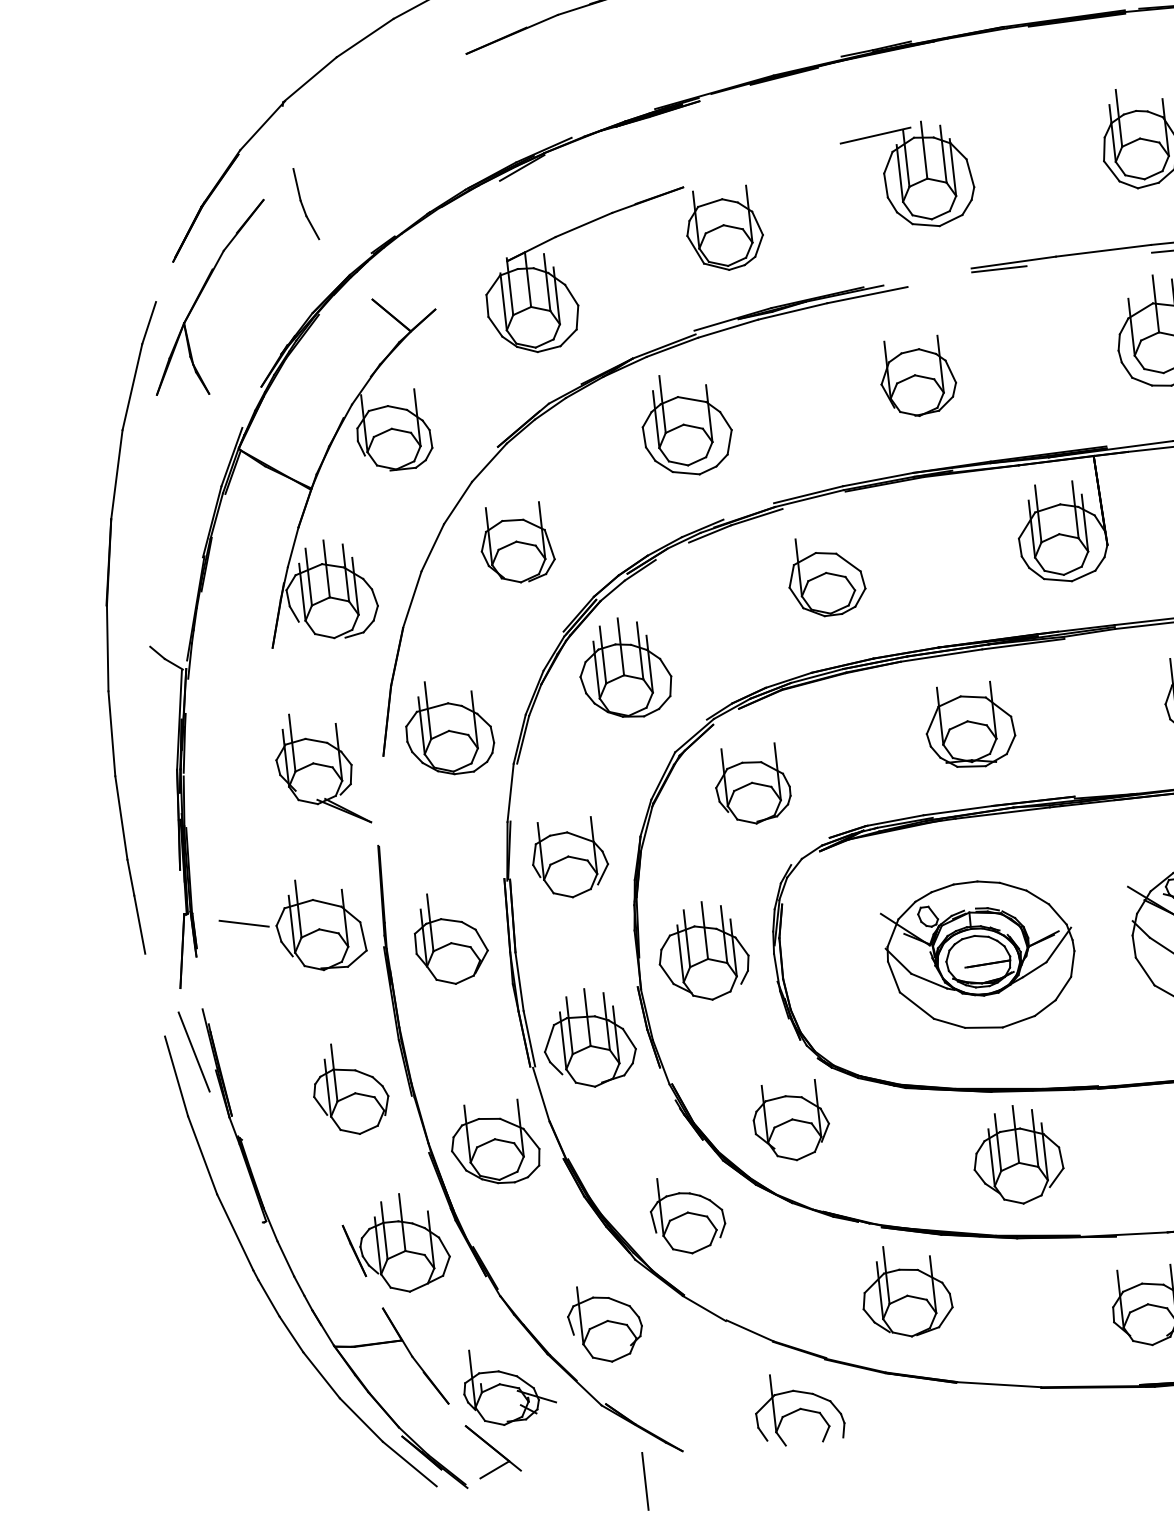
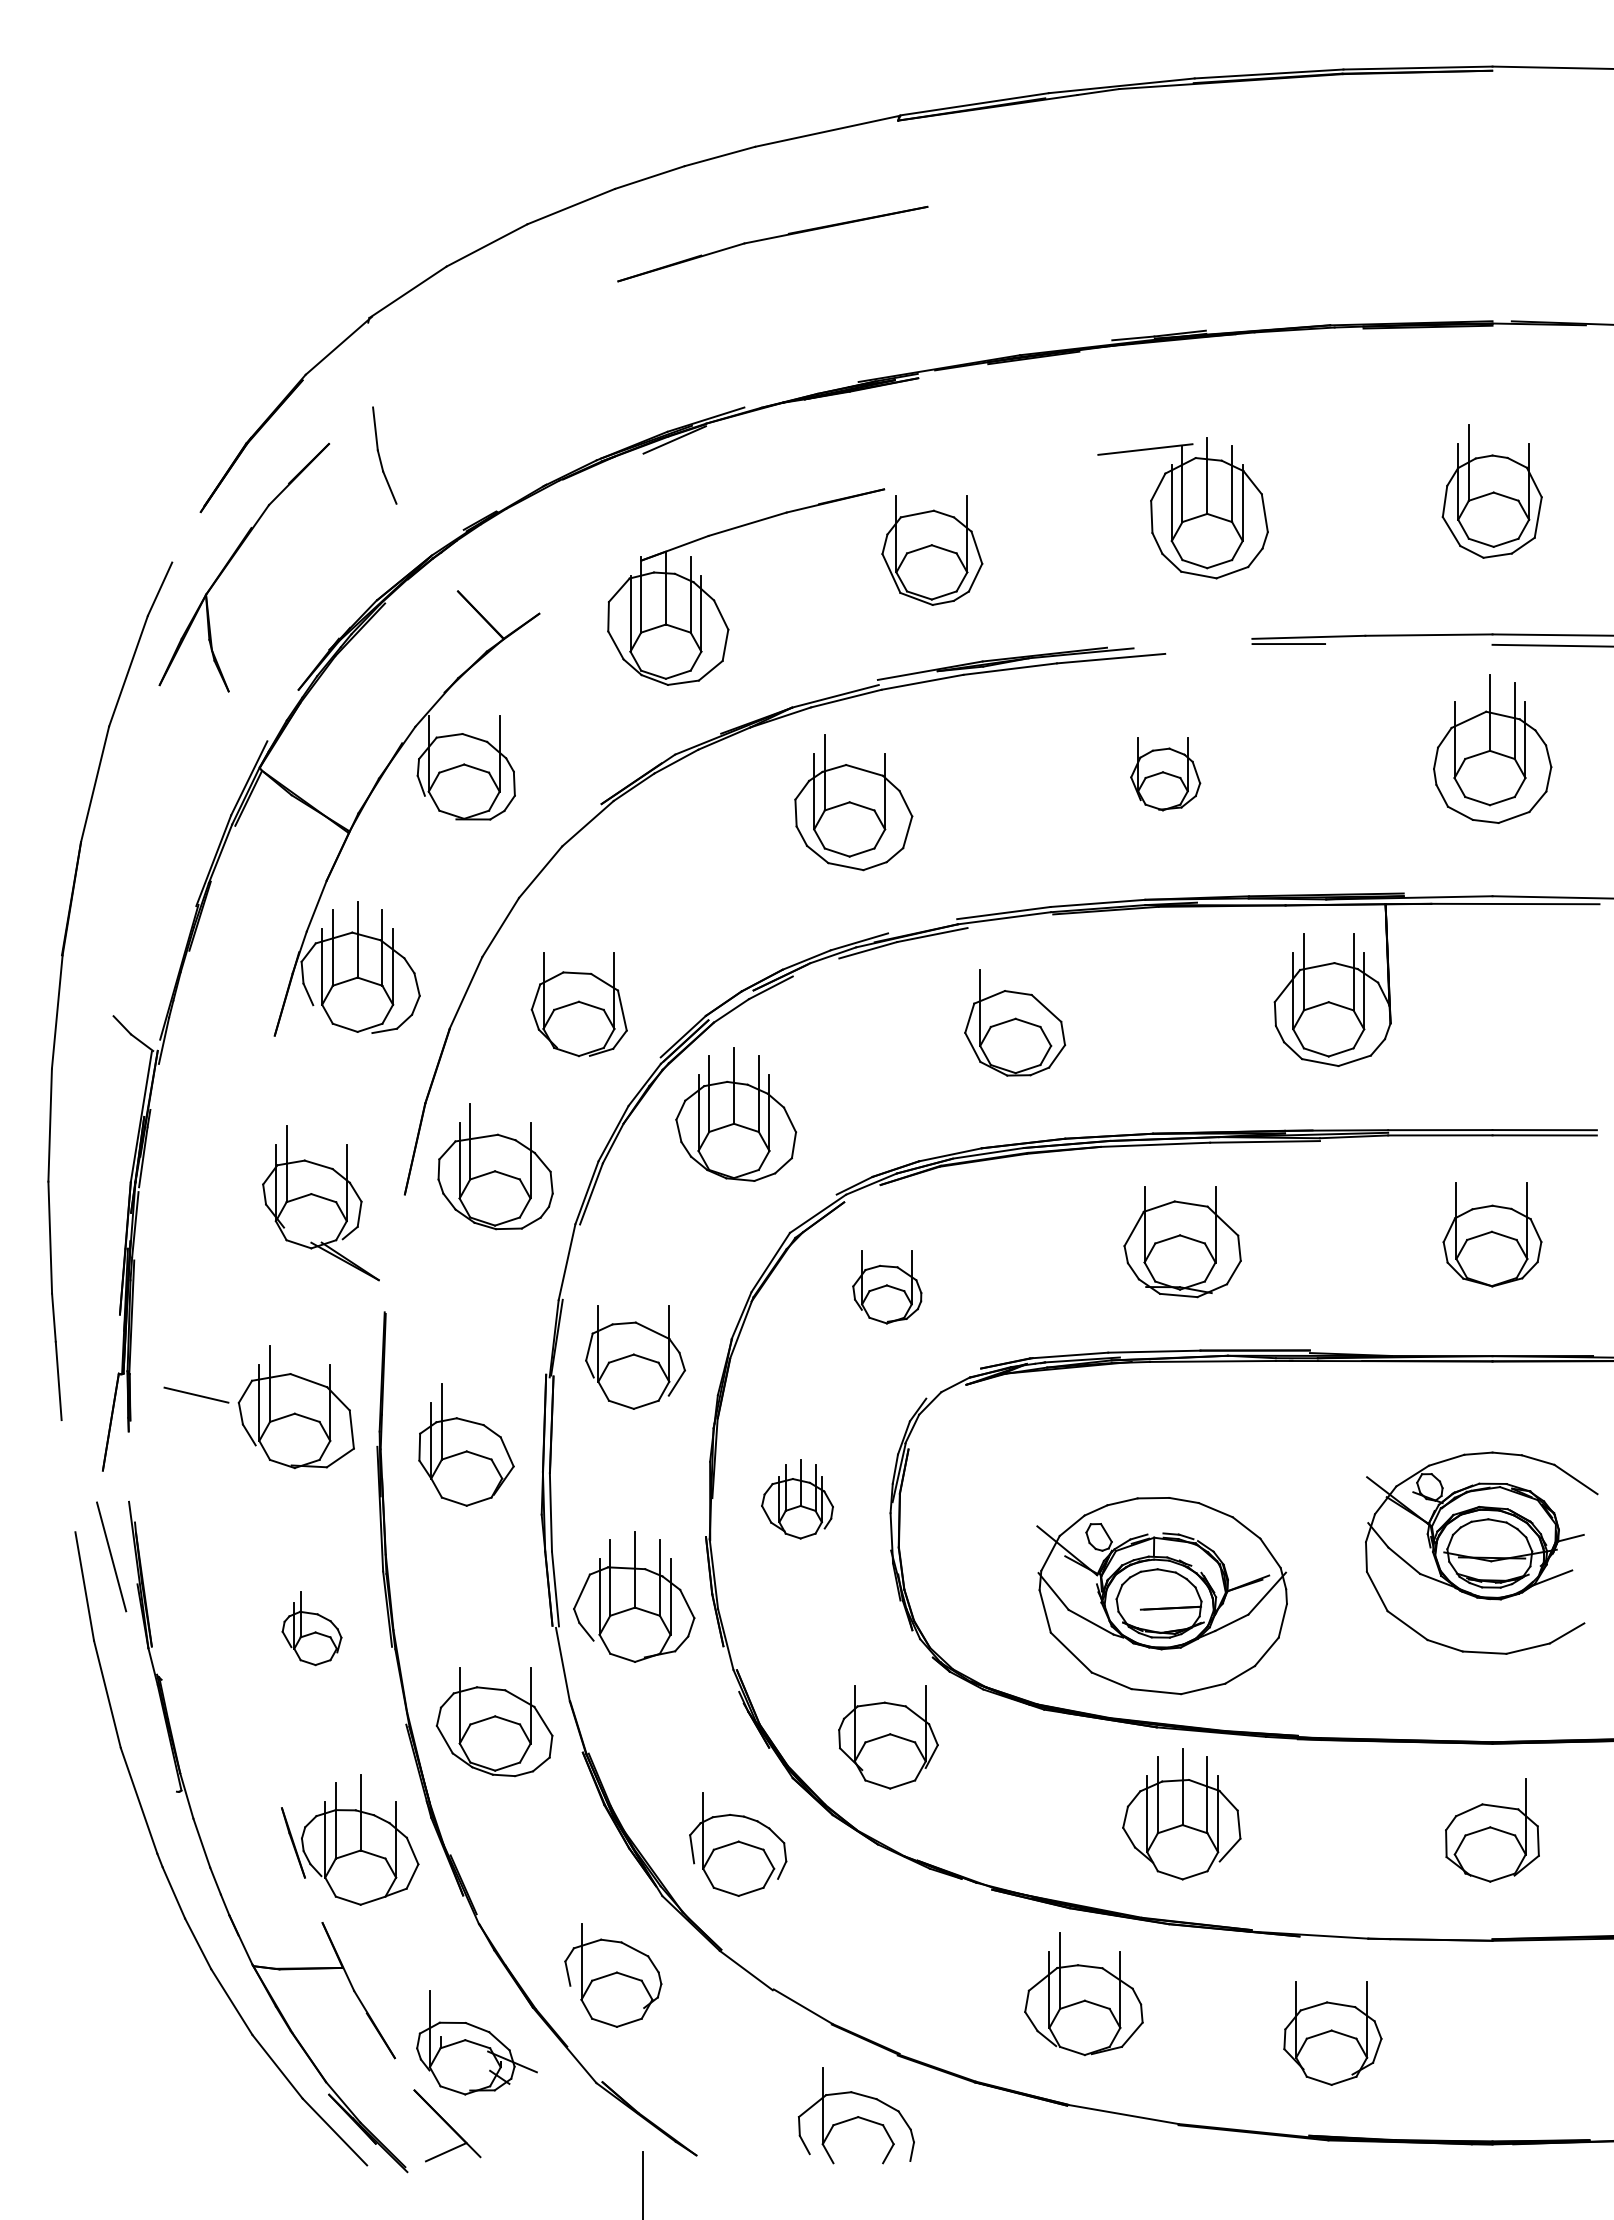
part: (917, 377) -> (1165, 774), size x0.7
part: (516, 543) -> (578, 1004), moved
part: (752, 785) -> (886, 1287), size x0.7
part: (703, 951) -> (797, 1499), size x0.6
part: (979, 955) -> (1161, 1596), moved
part: (349, 1088) -> (311, 1628), size x0.6
part: (905, 1291) -> (1083, 1994), moved

